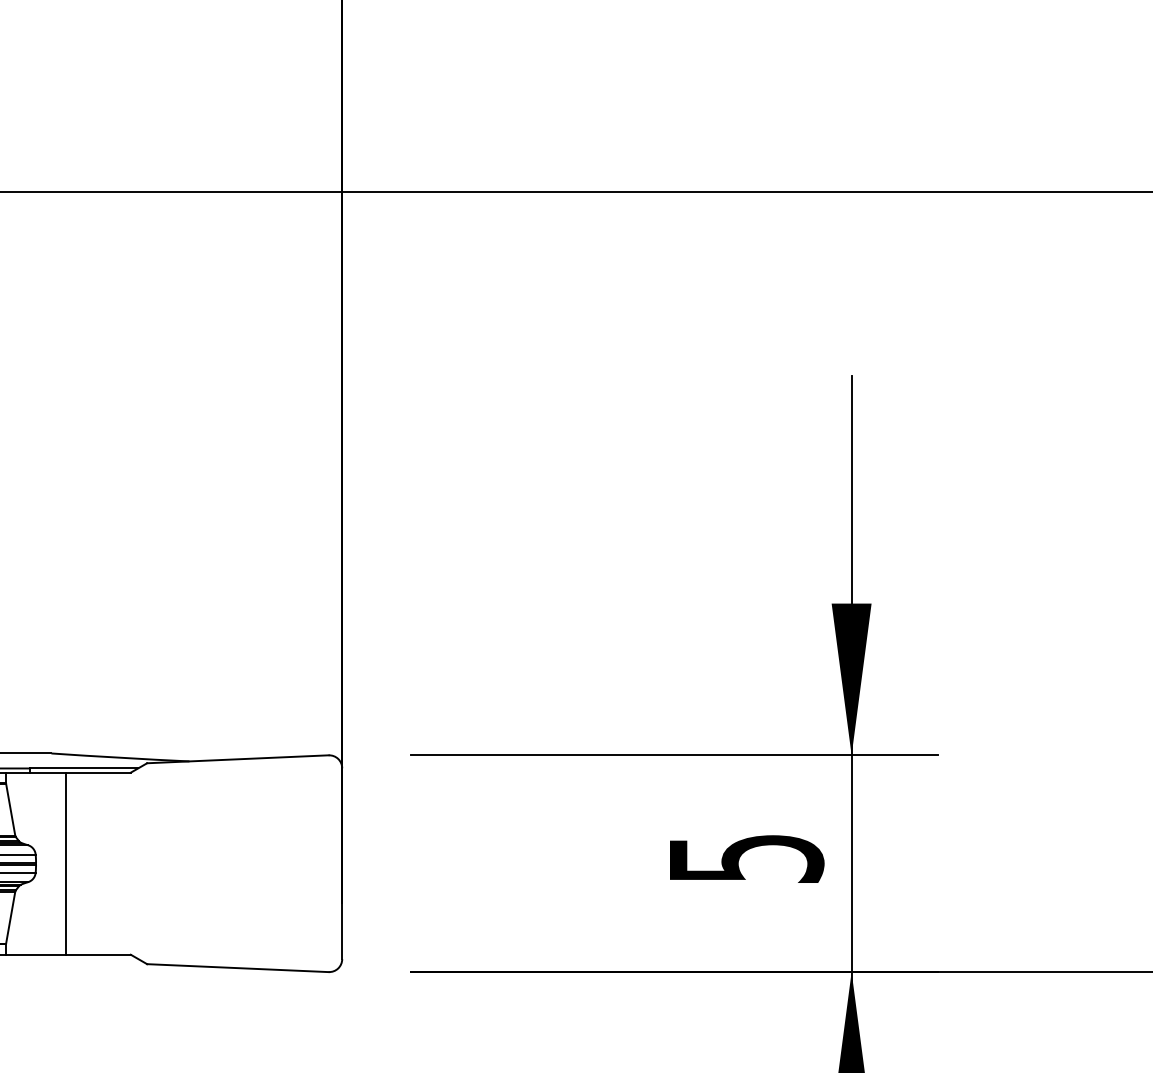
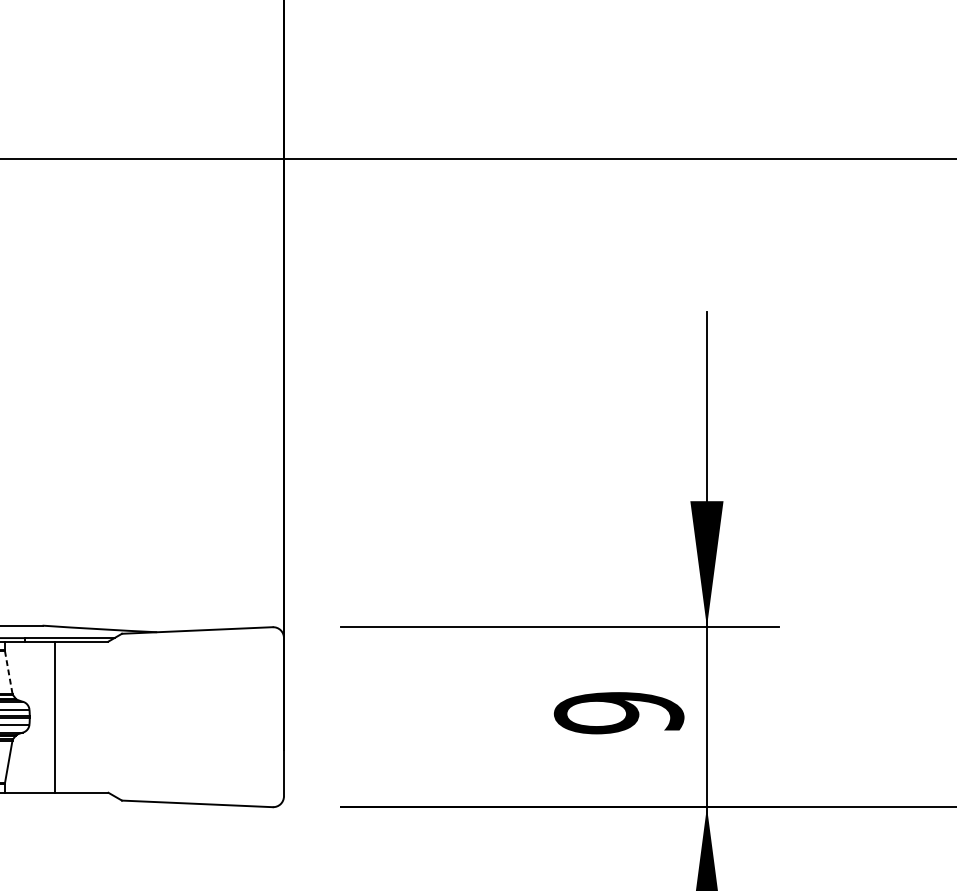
line: (10, 809) -> (8, 672), solid -> dashed
text: (745, 858) -> (618, 712), 5 -> 9

